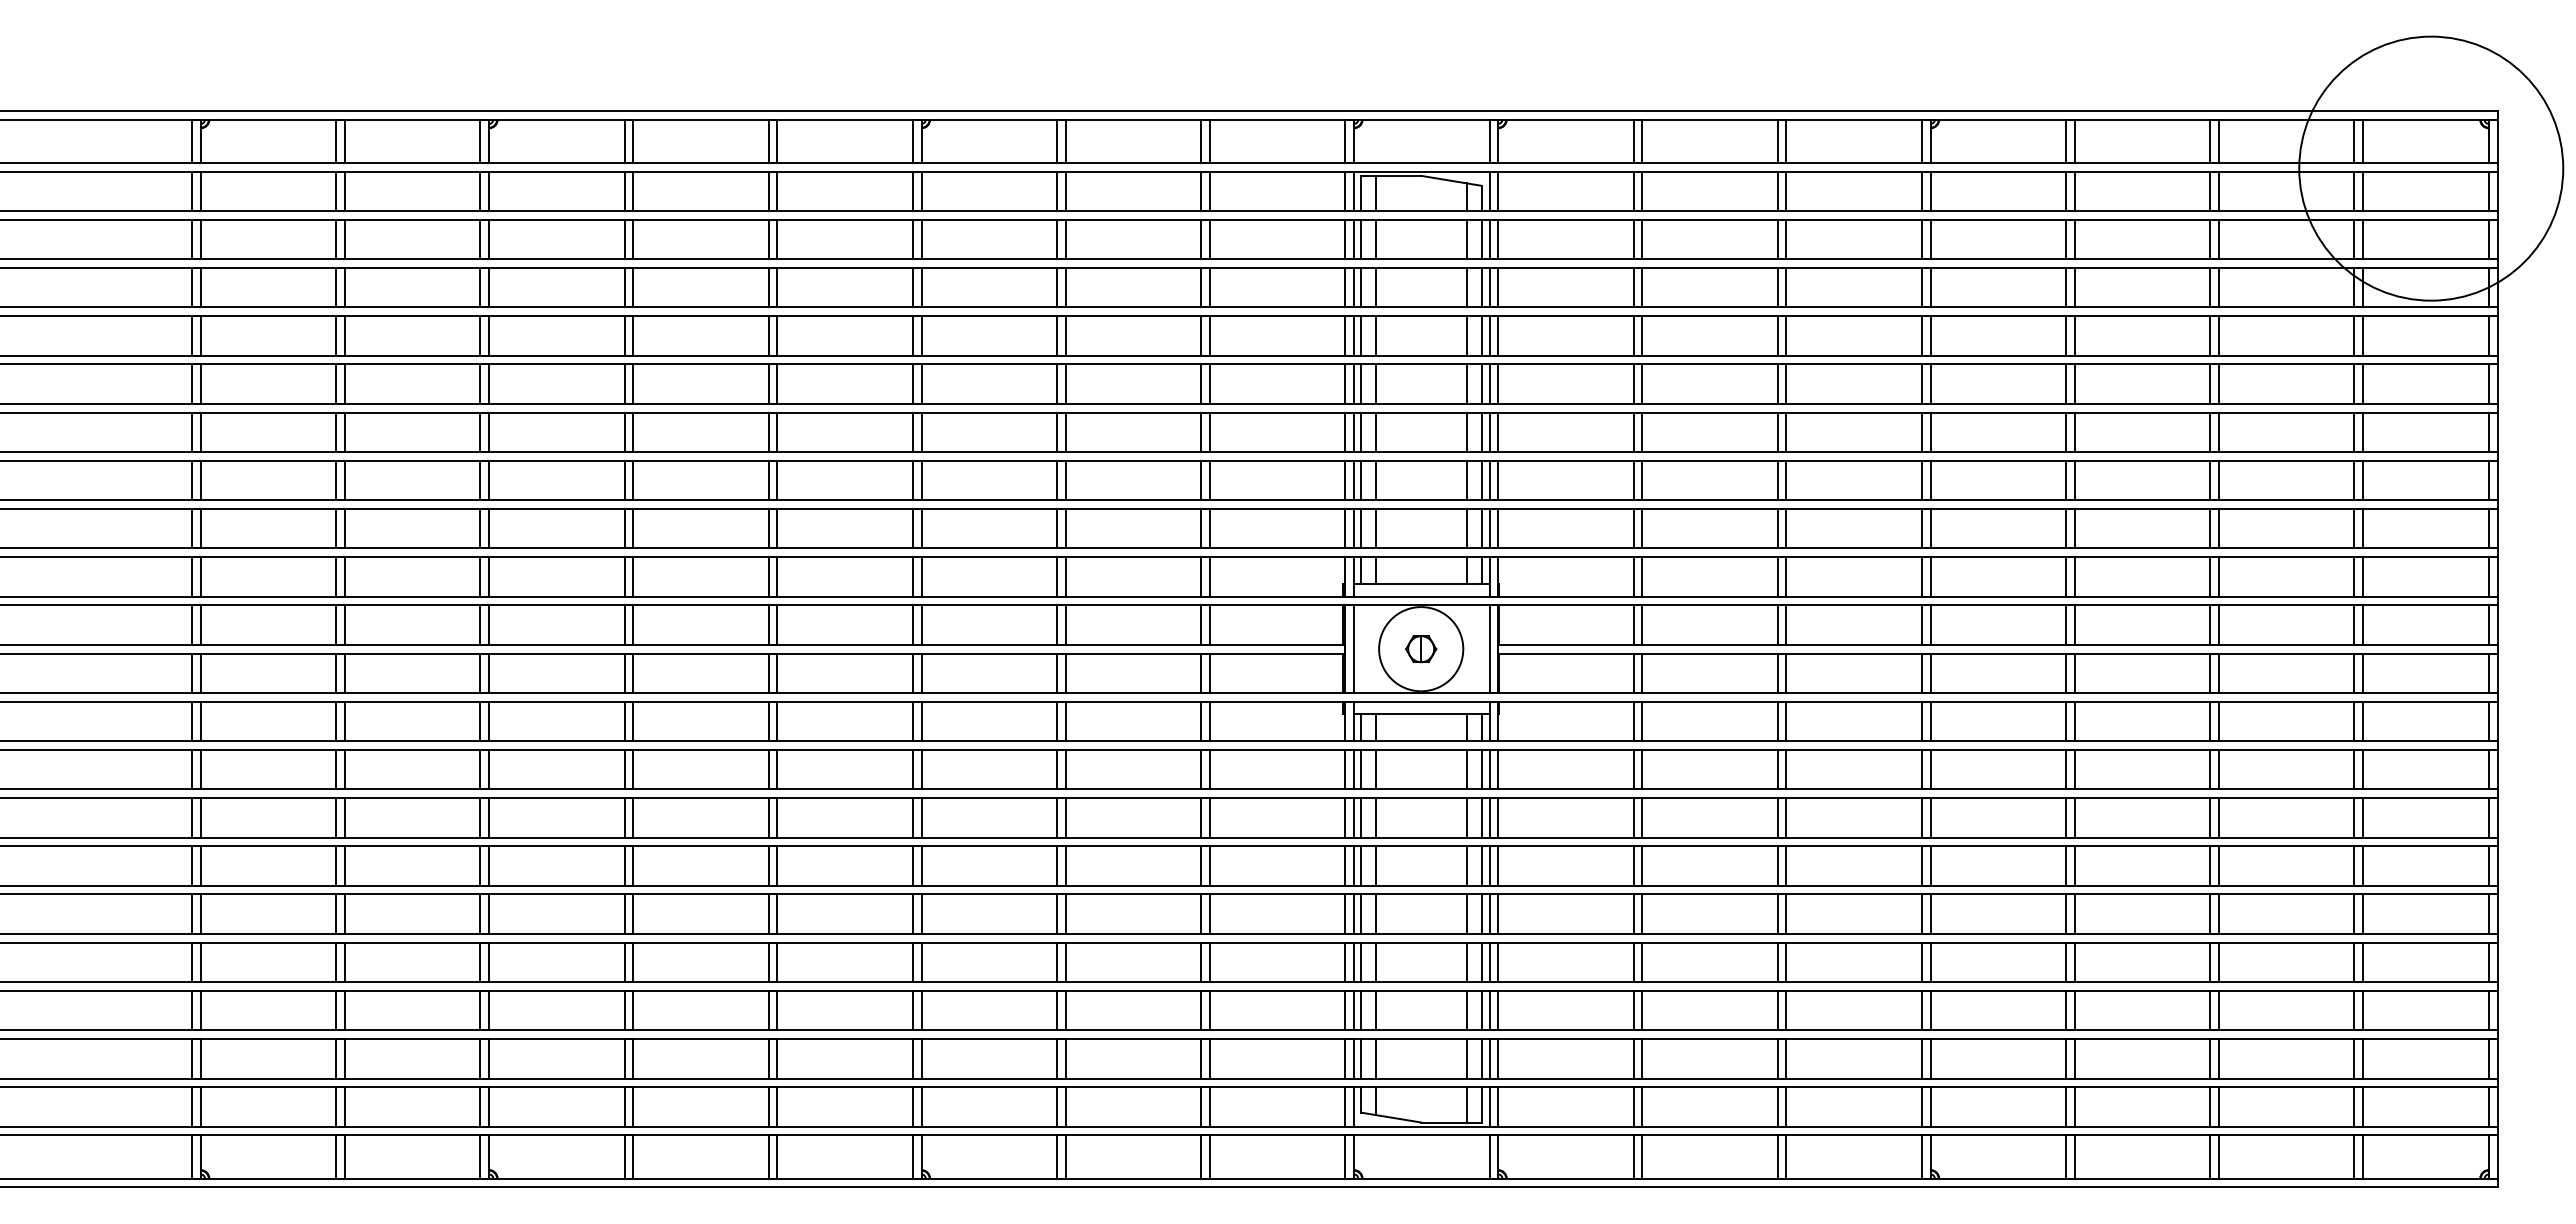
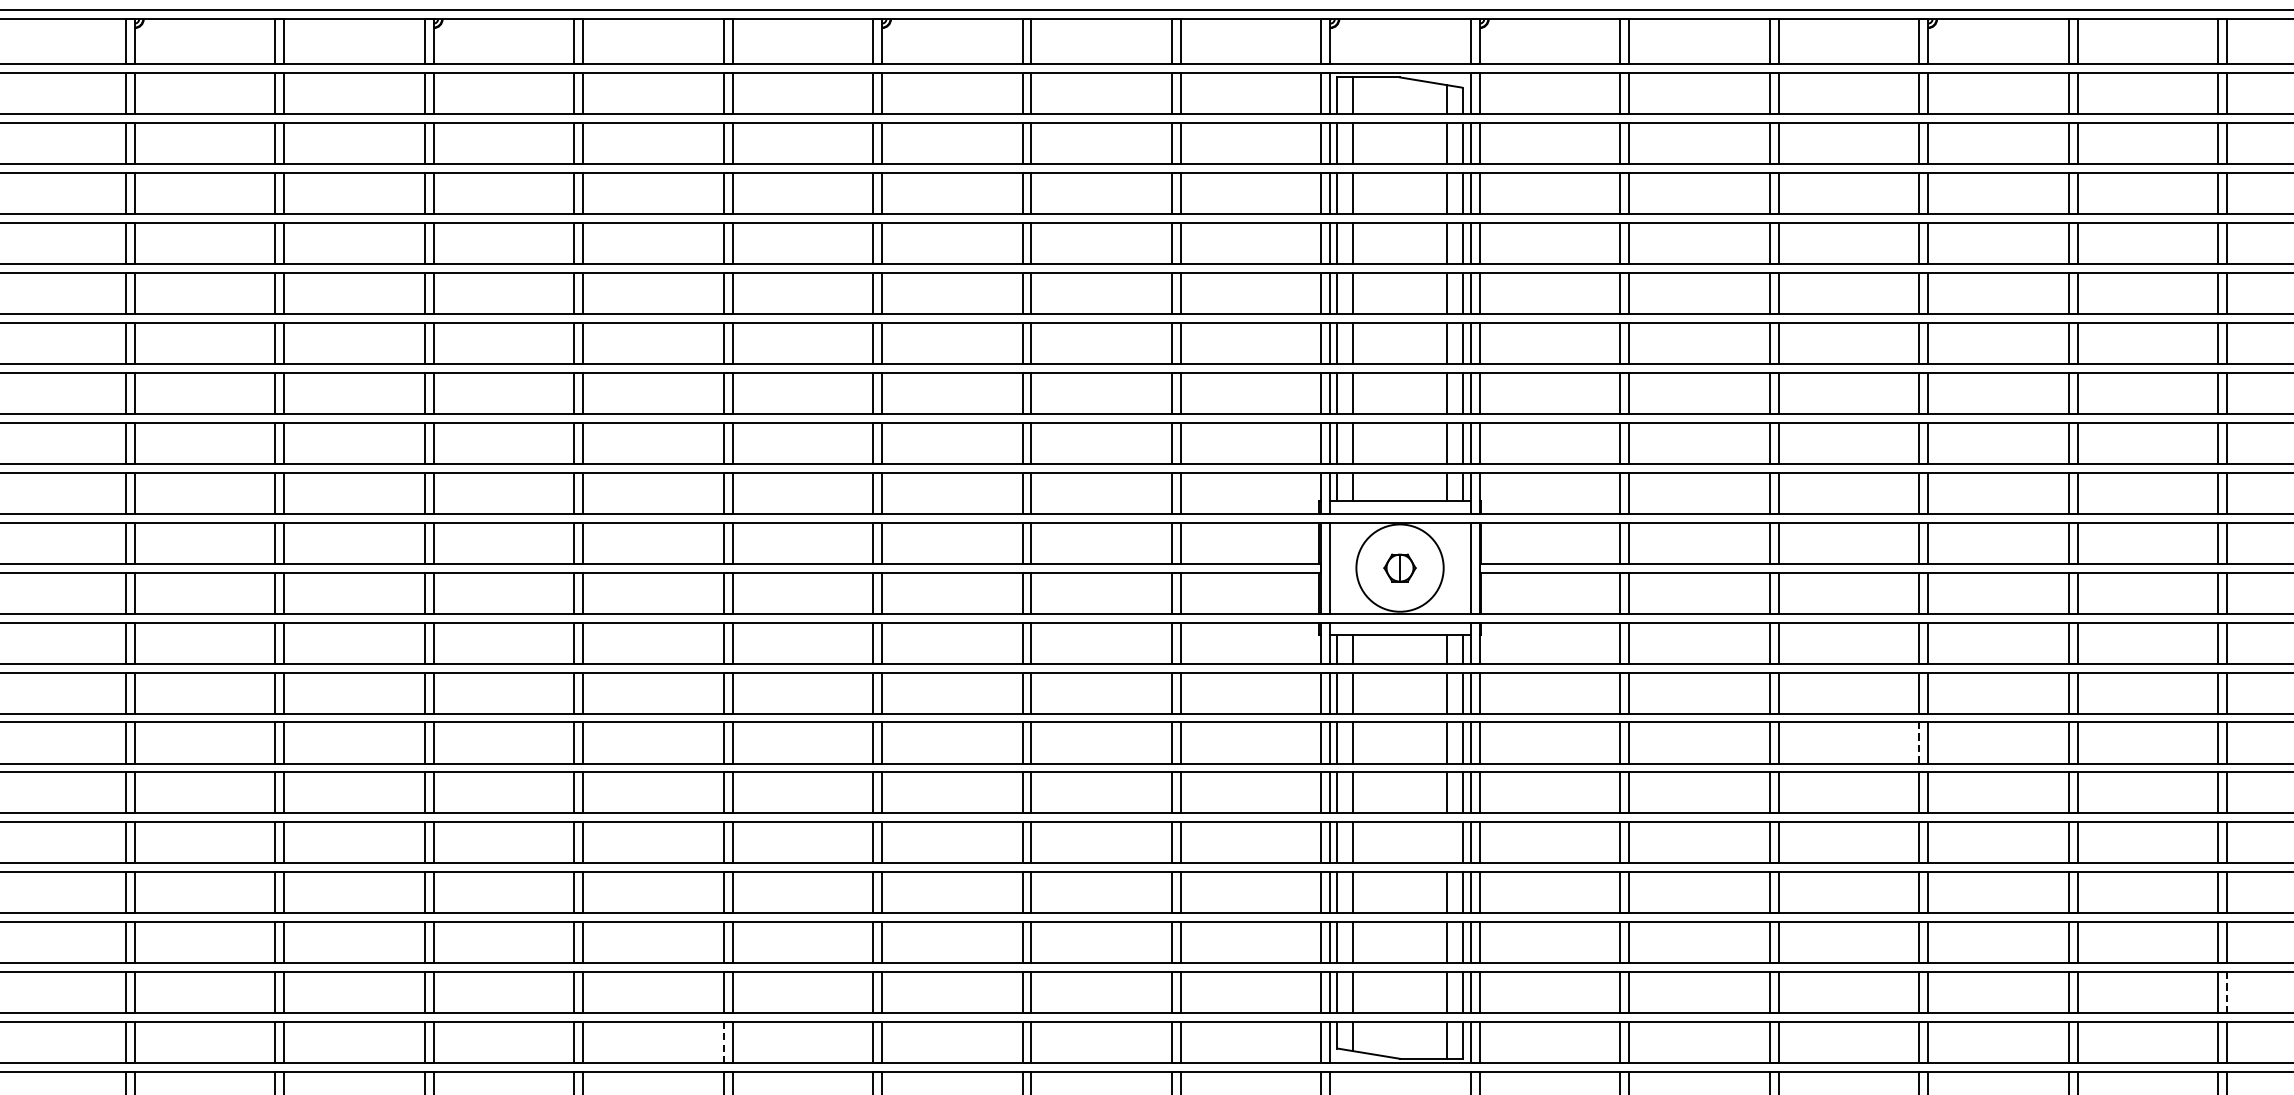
line: (1921, 817) -> (1918, 742), solid -> dashed
line: (1466, 914) -> (1447, 843), removed
line: (2218, 1058) -> (2226, 992), solid -> dashed
line: (768, 1107) -> (723, 1043), solid -> dashed

